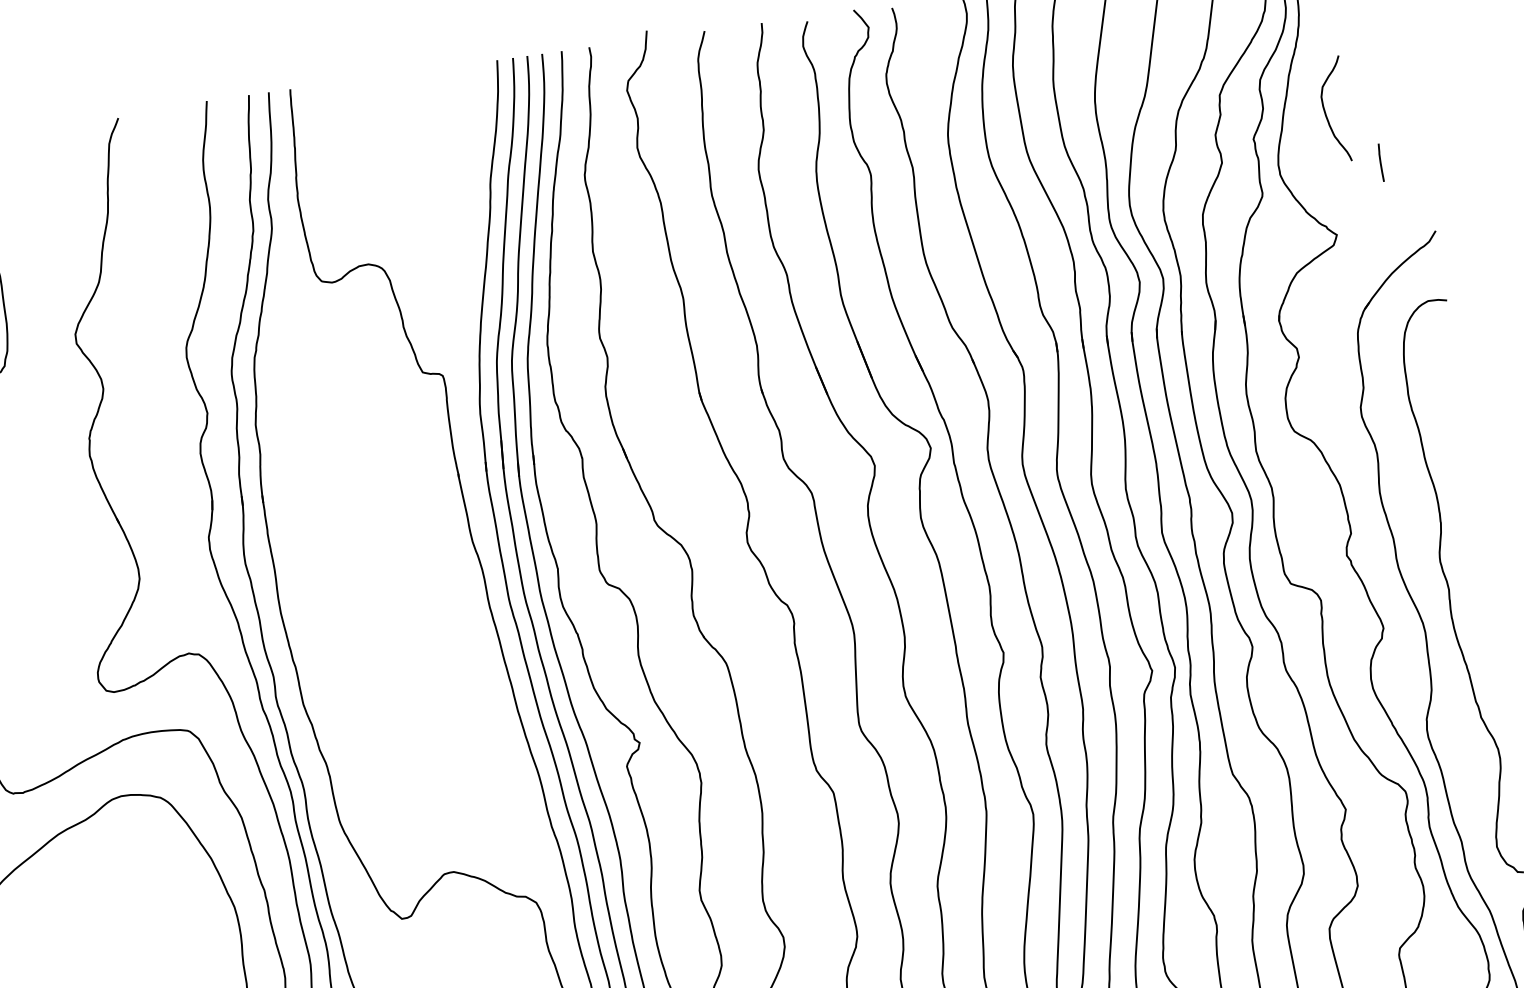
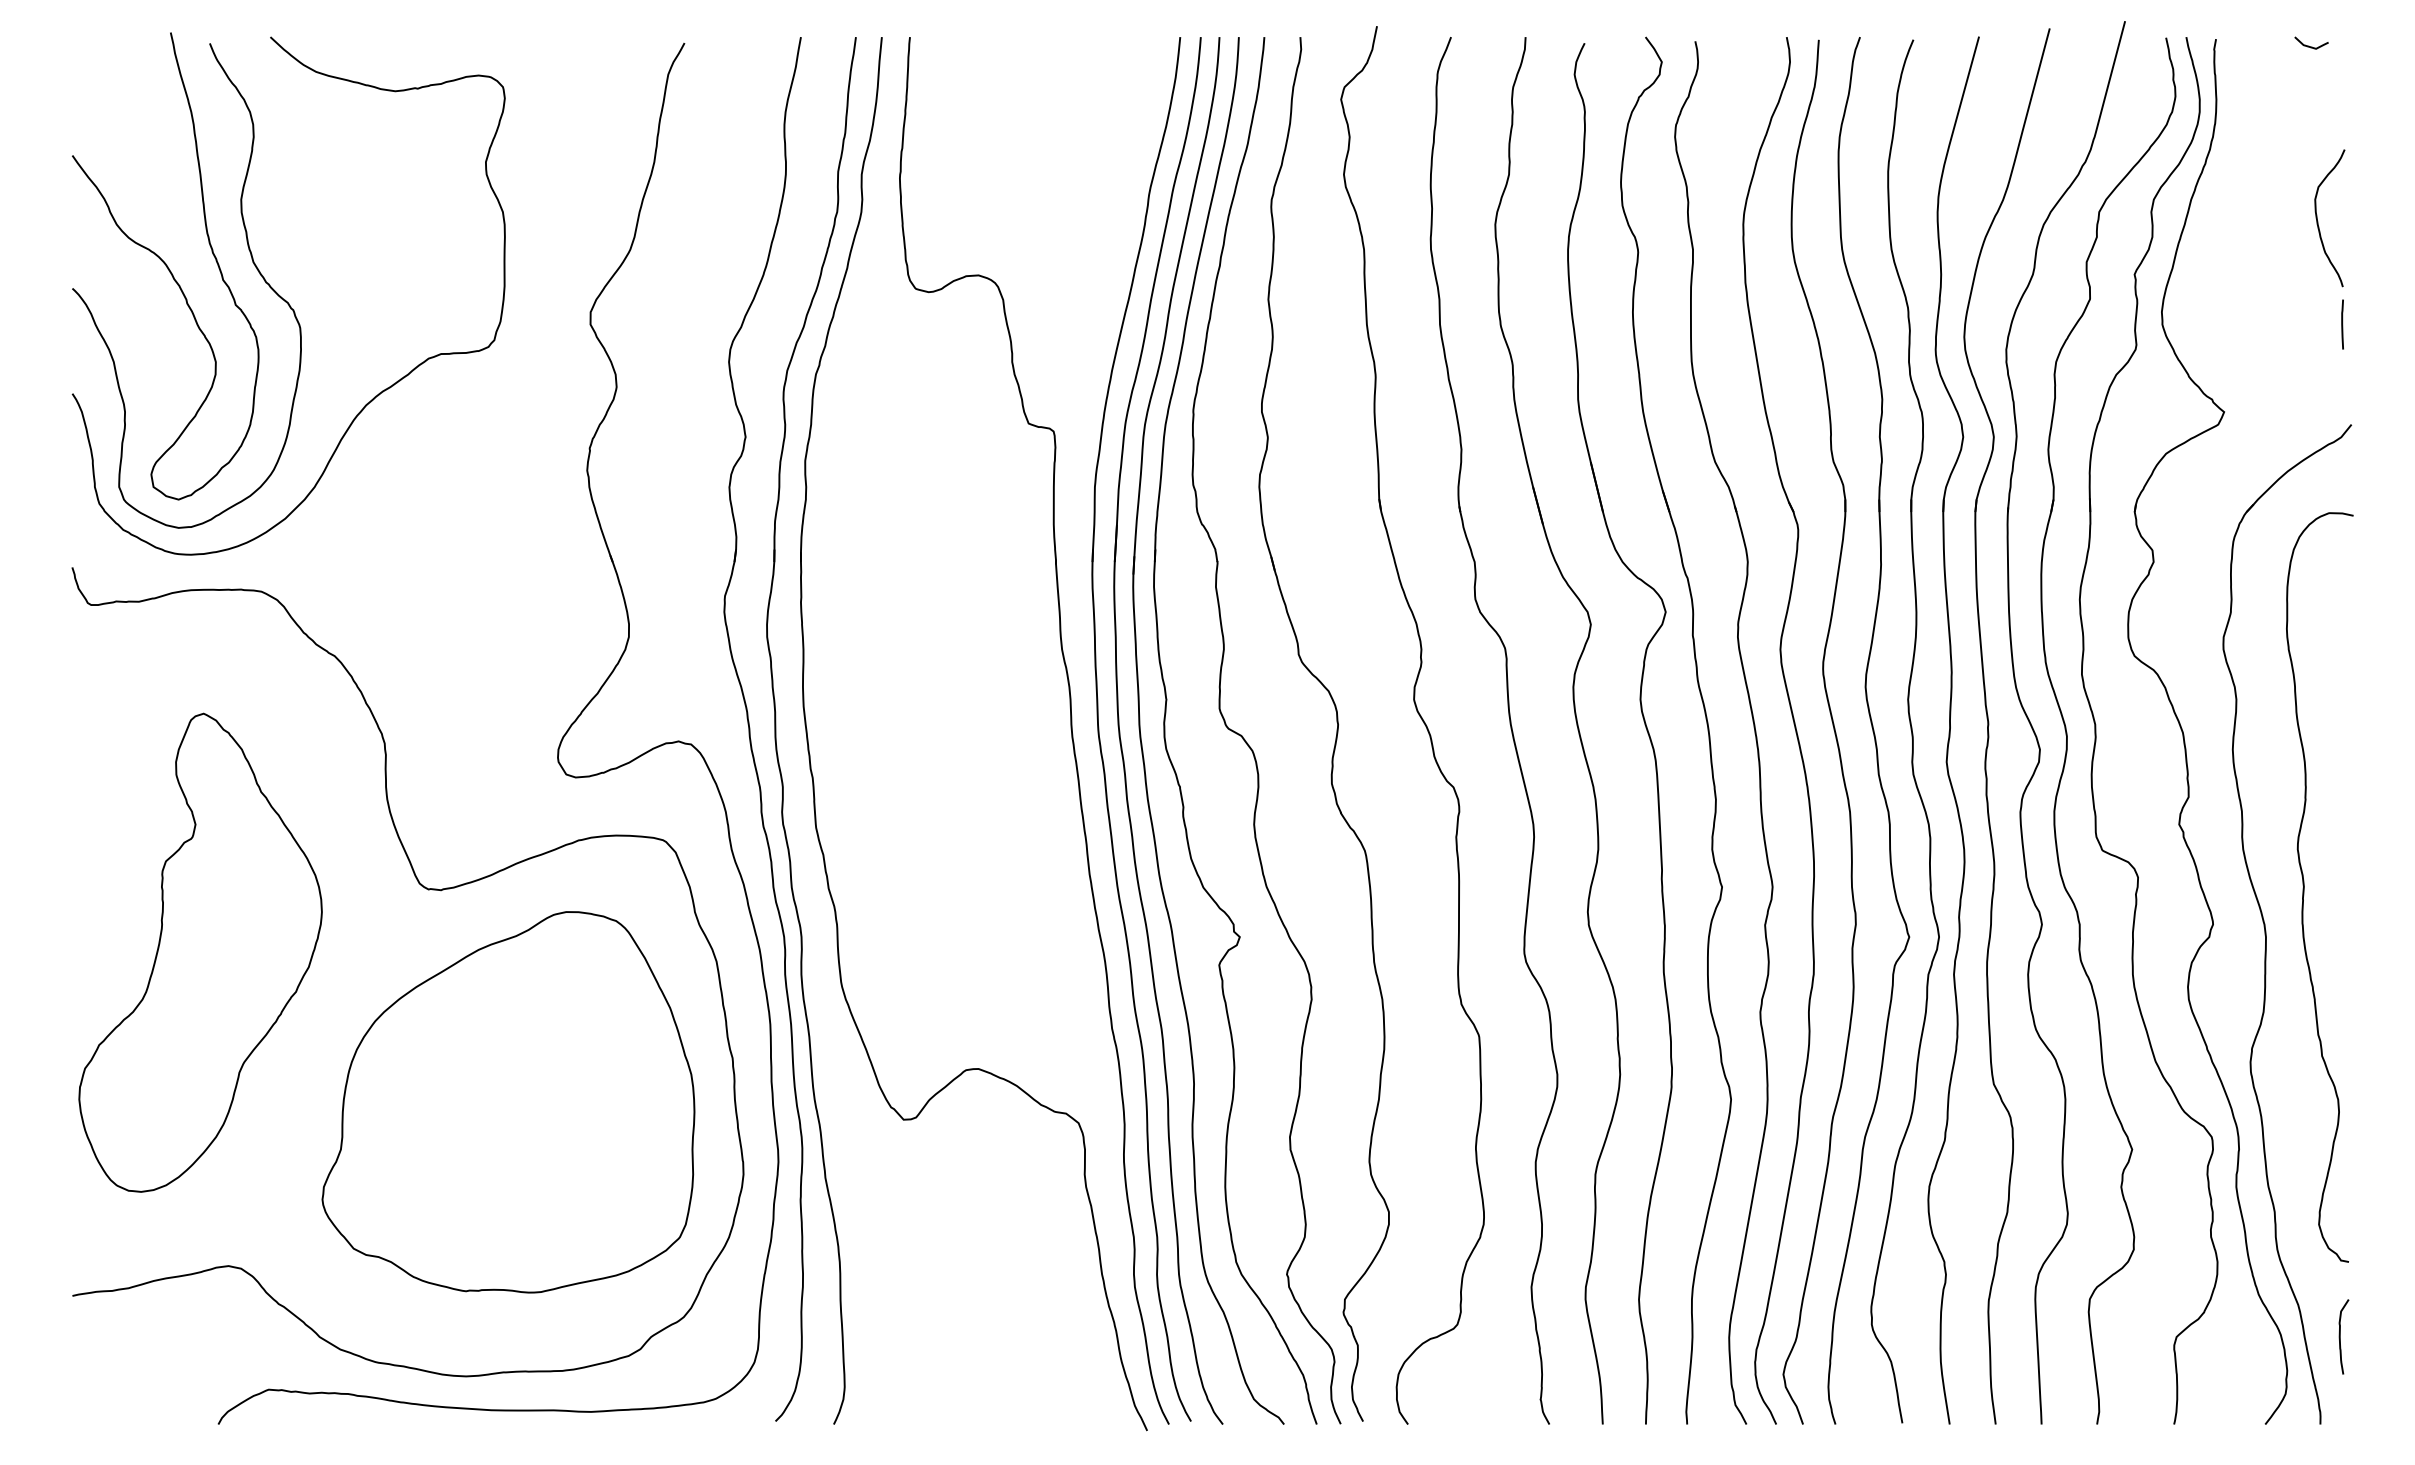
curve: (1326, 113) -> (2318, 221), moved
line: (1380, 162) -> (2342, 324), moved

